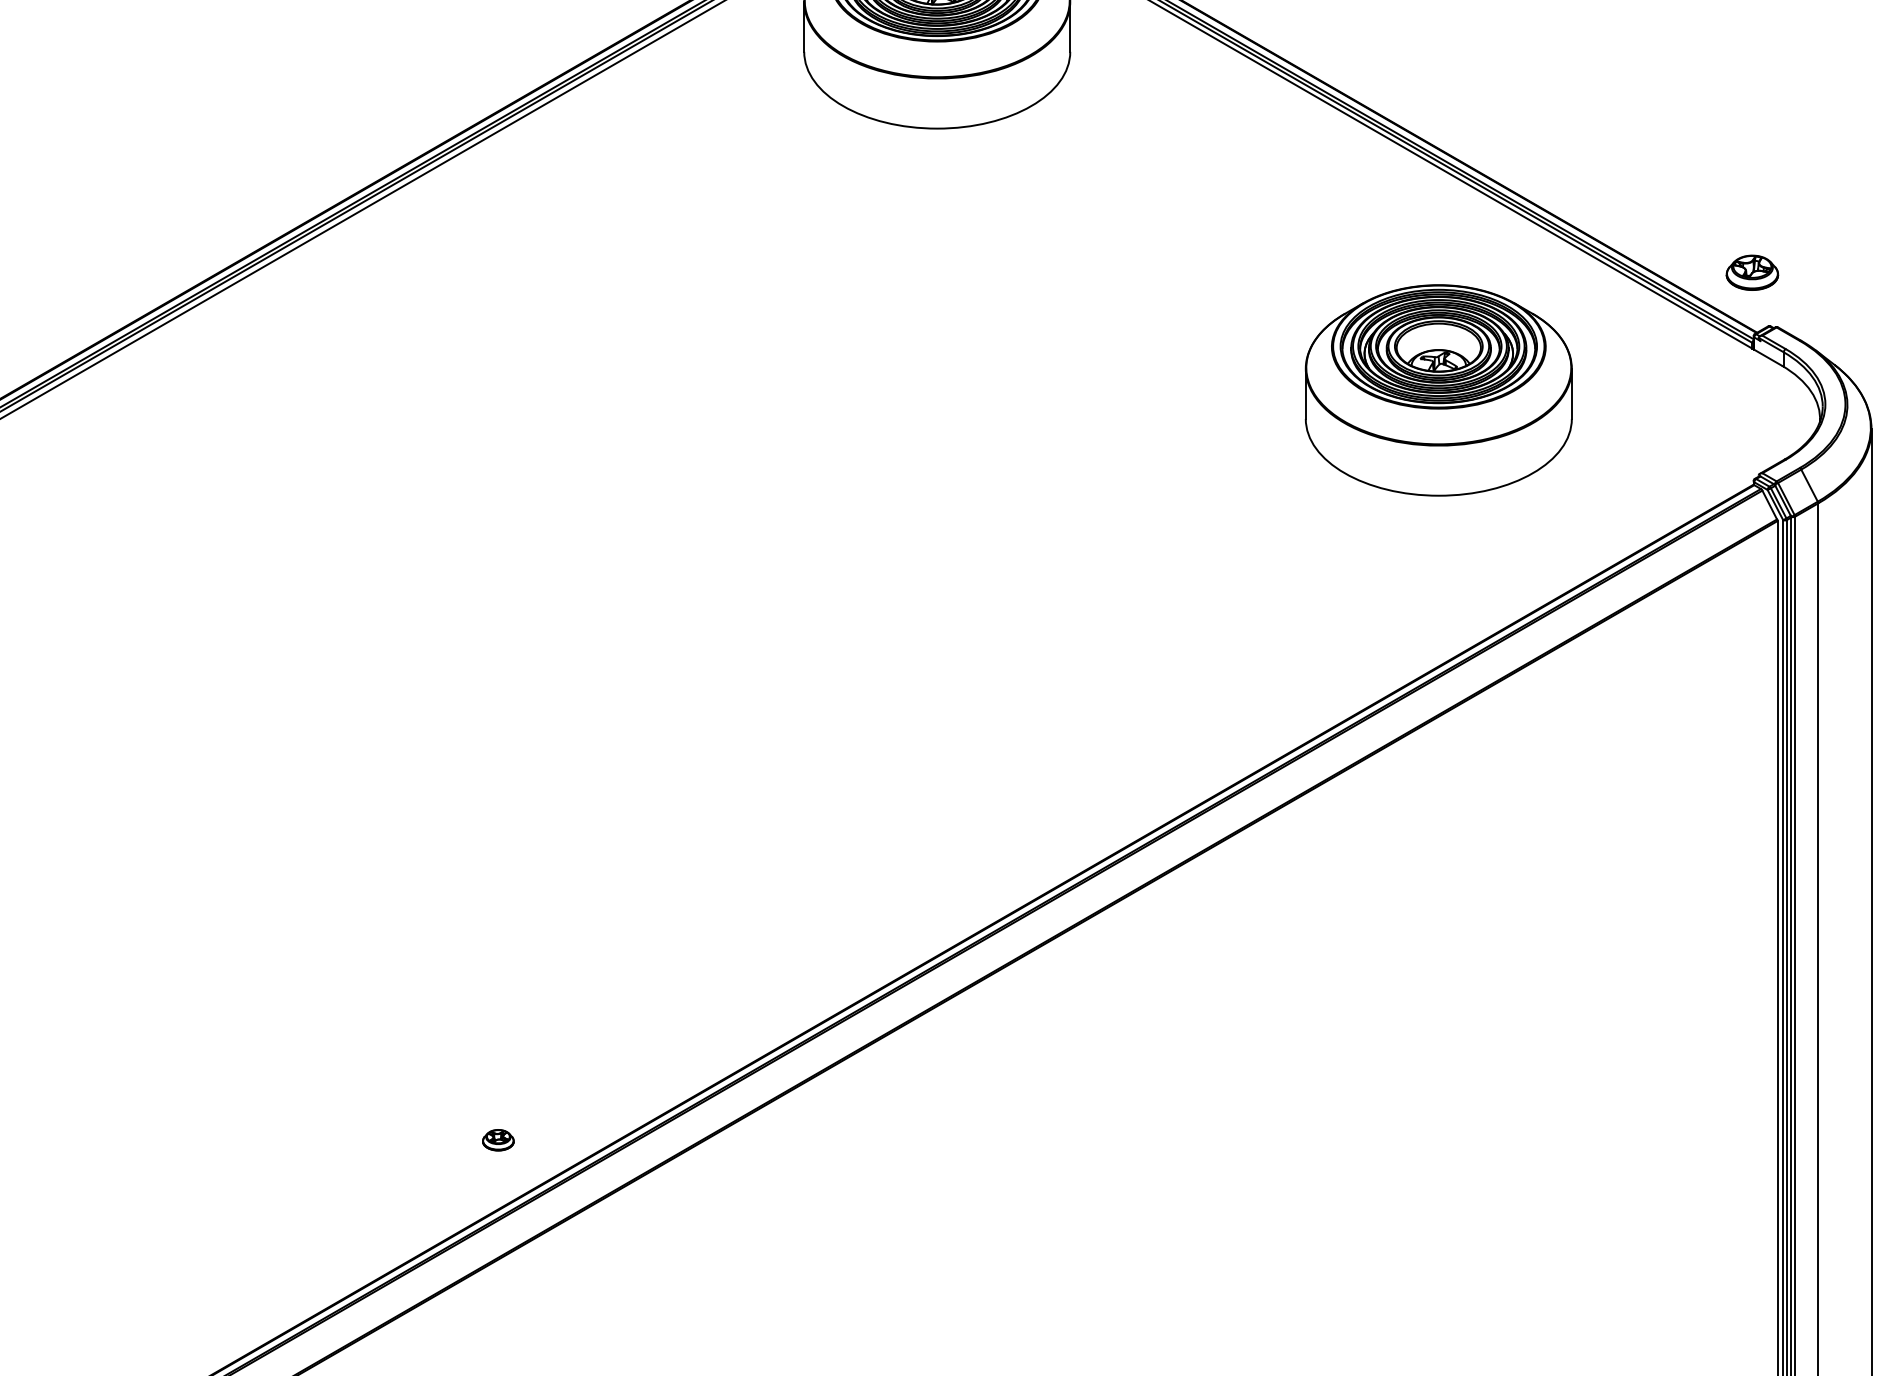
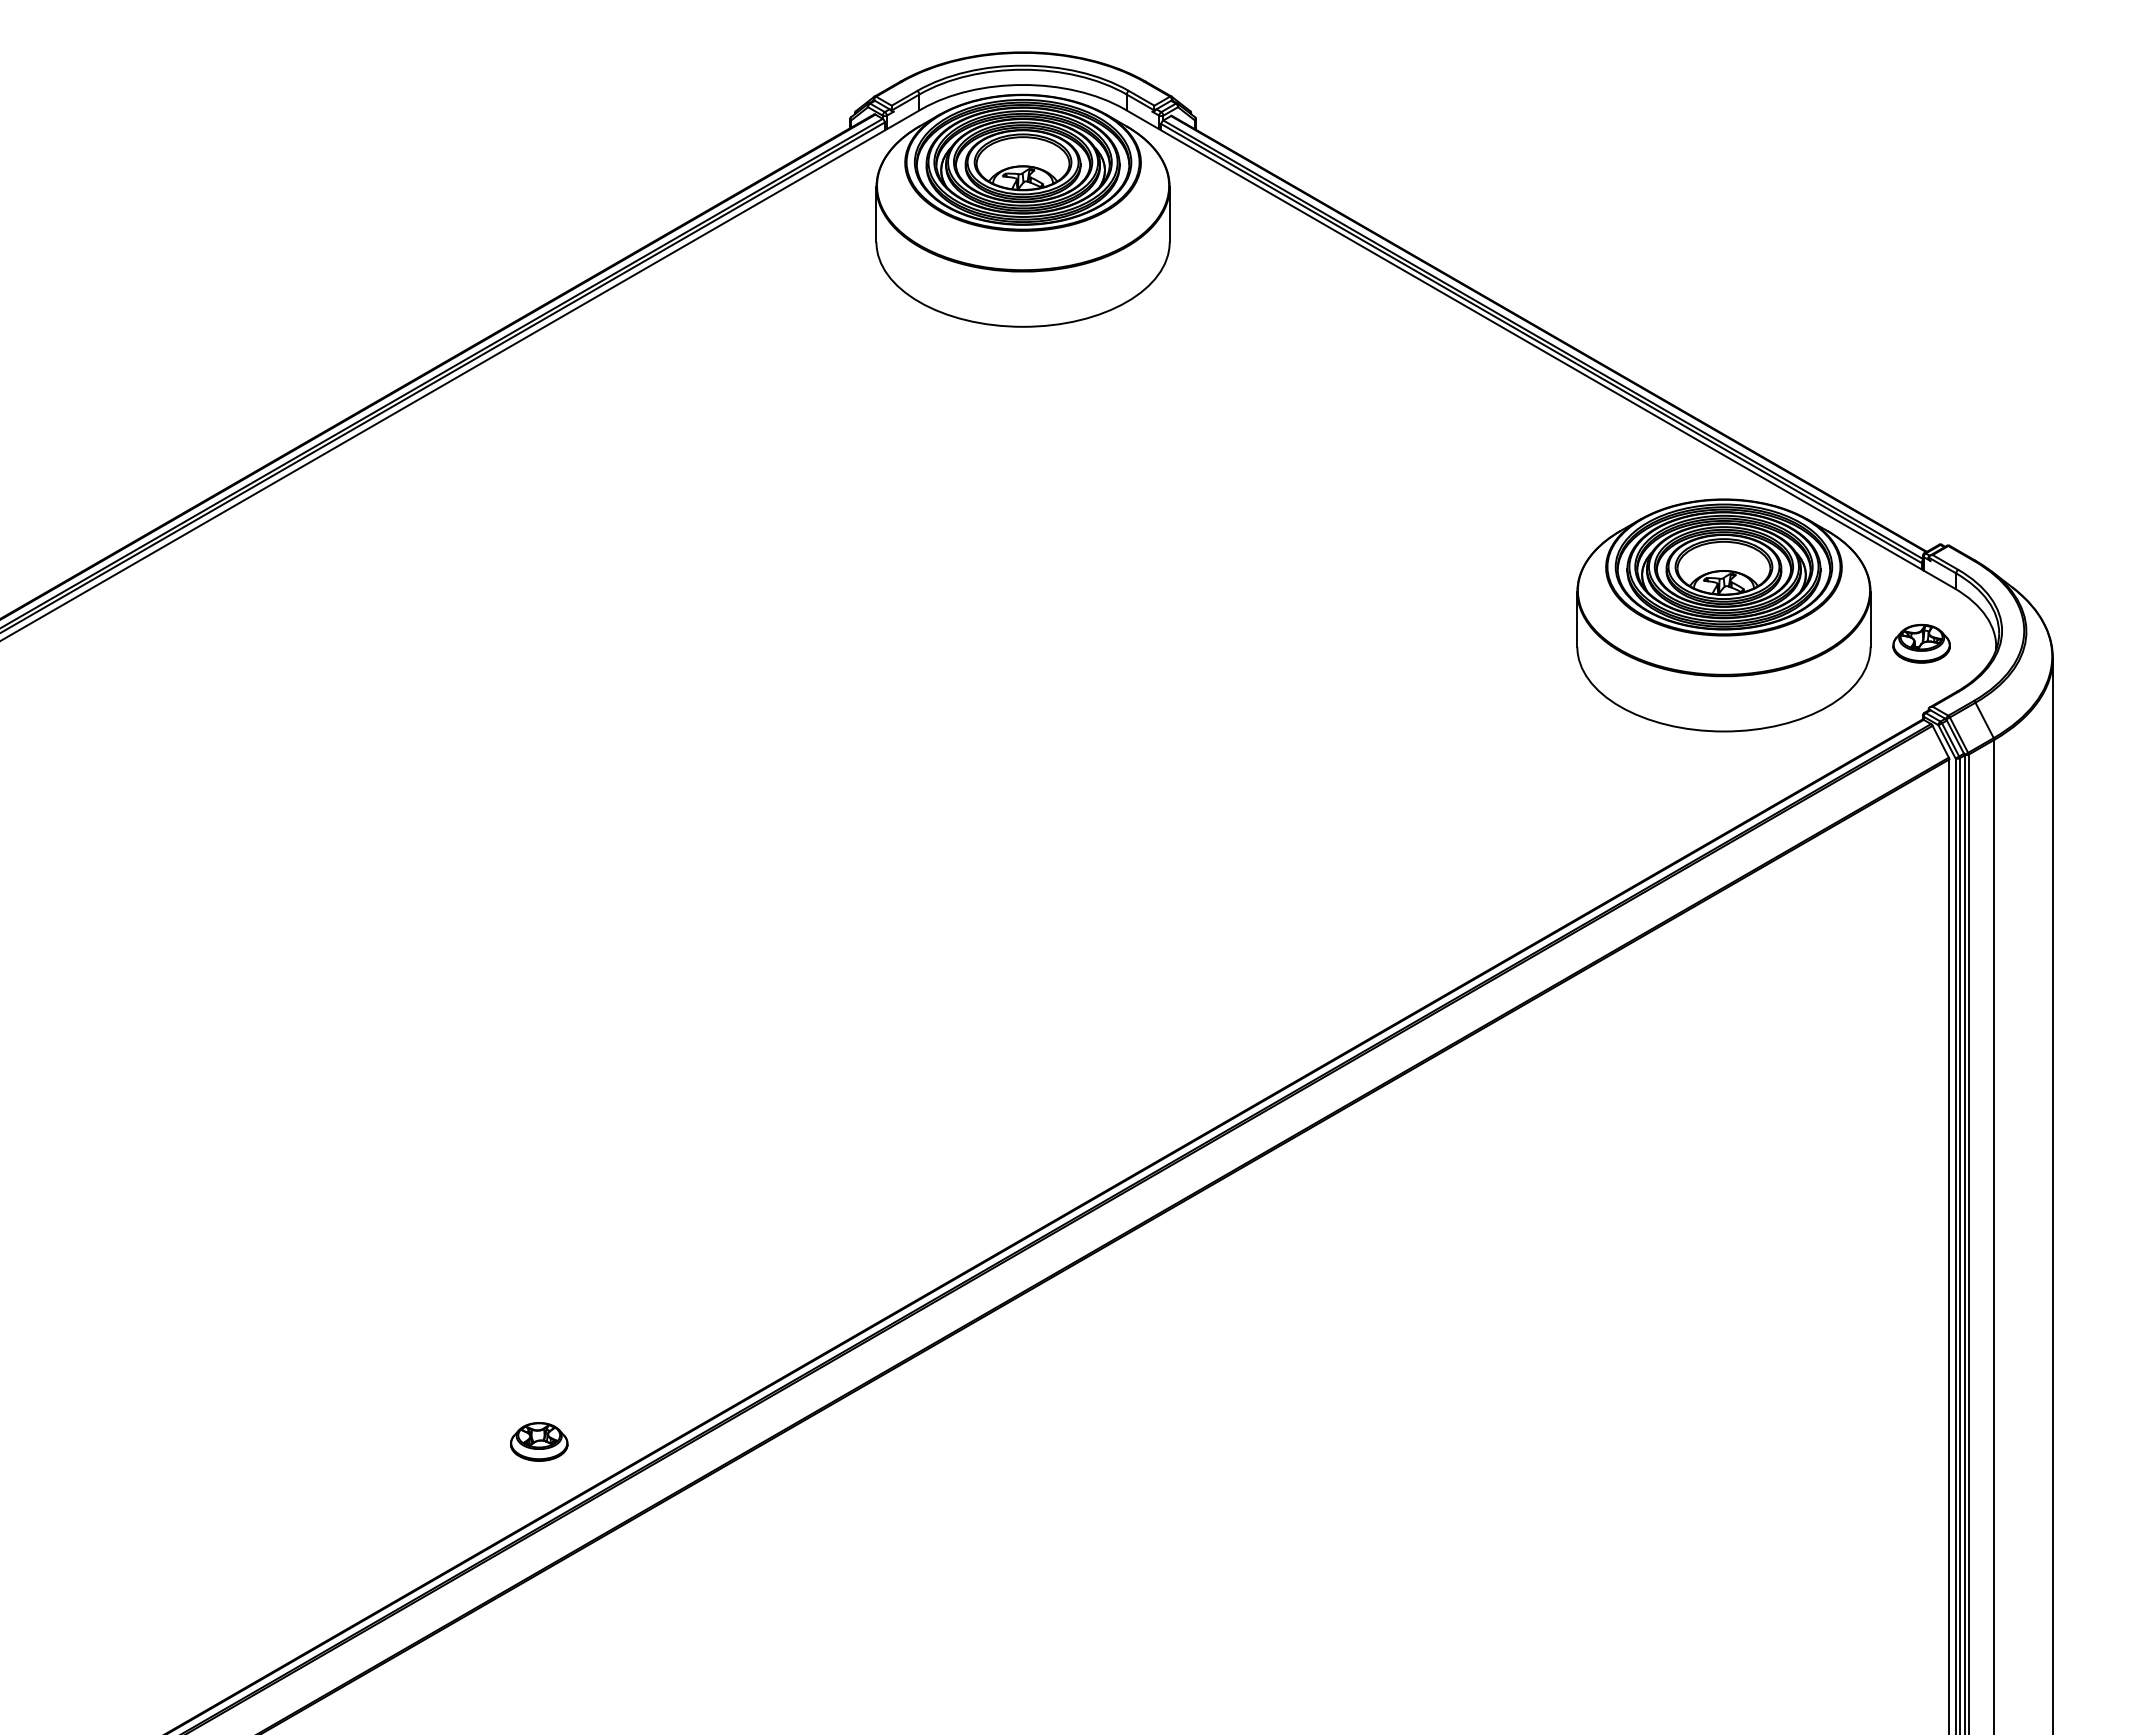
part: (1752, 272) -> (1921, 643), moved
part: (1438, 390) -> (1723, 615), moved
part: (498, 1139) -> (539, 1441), size x1.67

